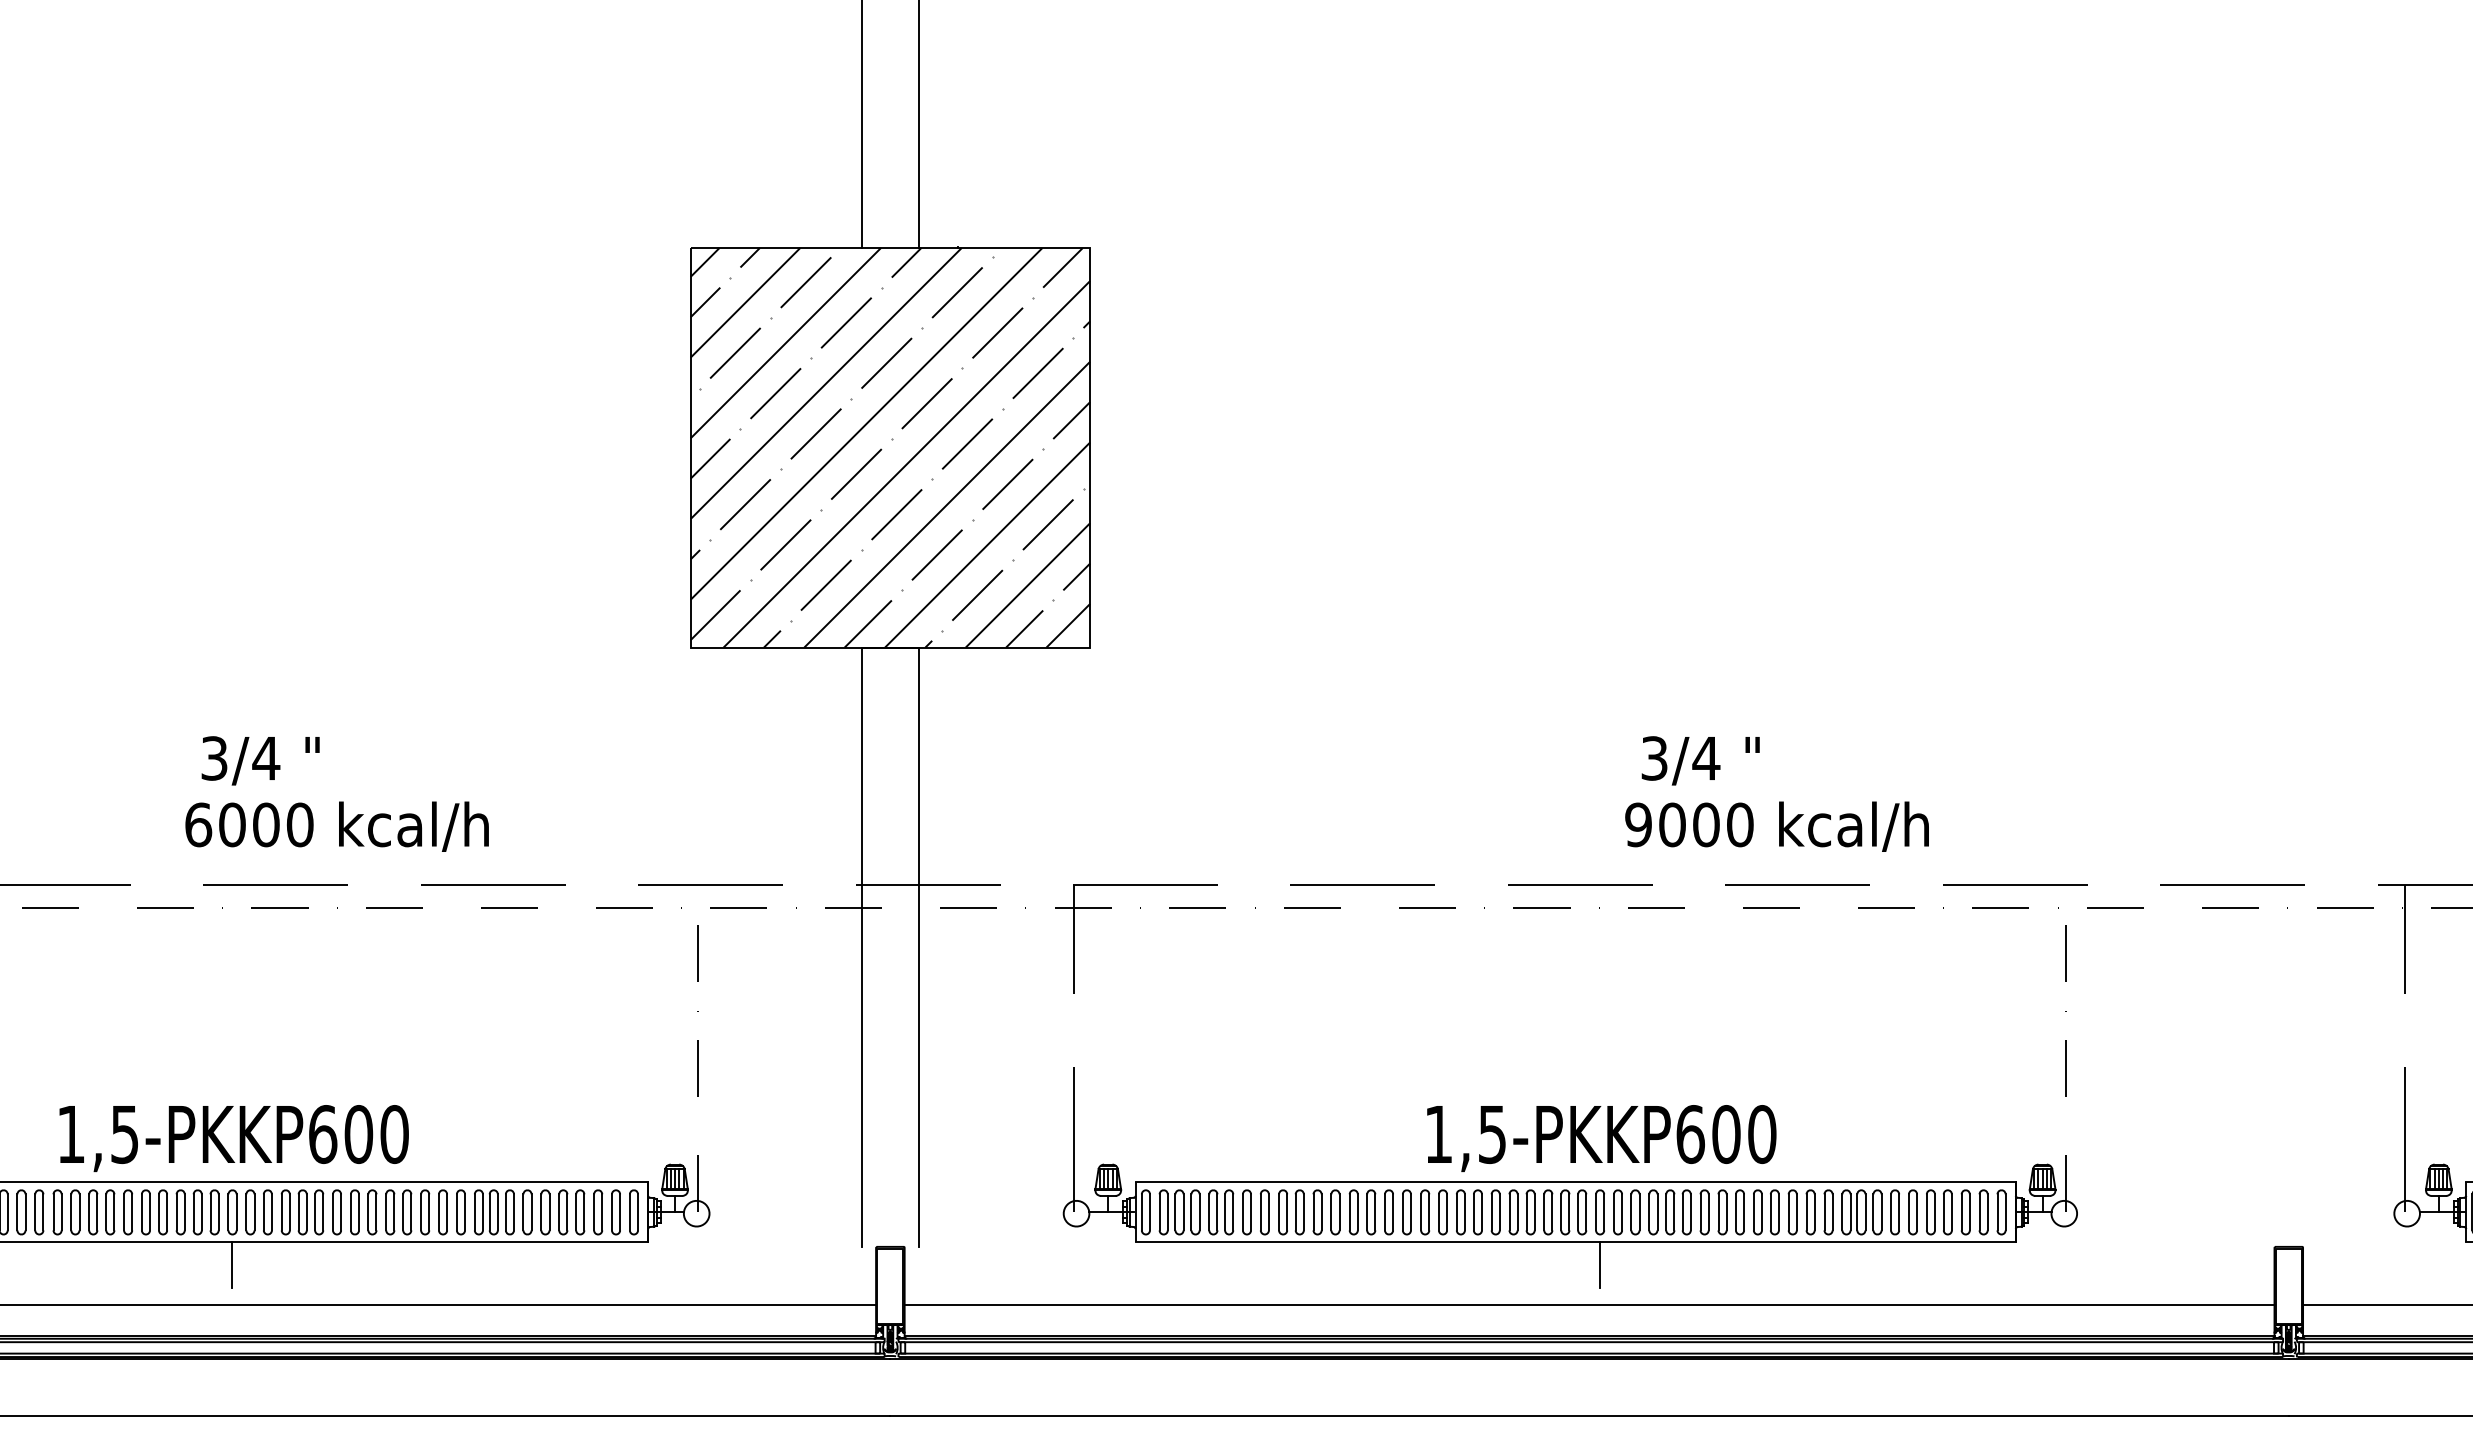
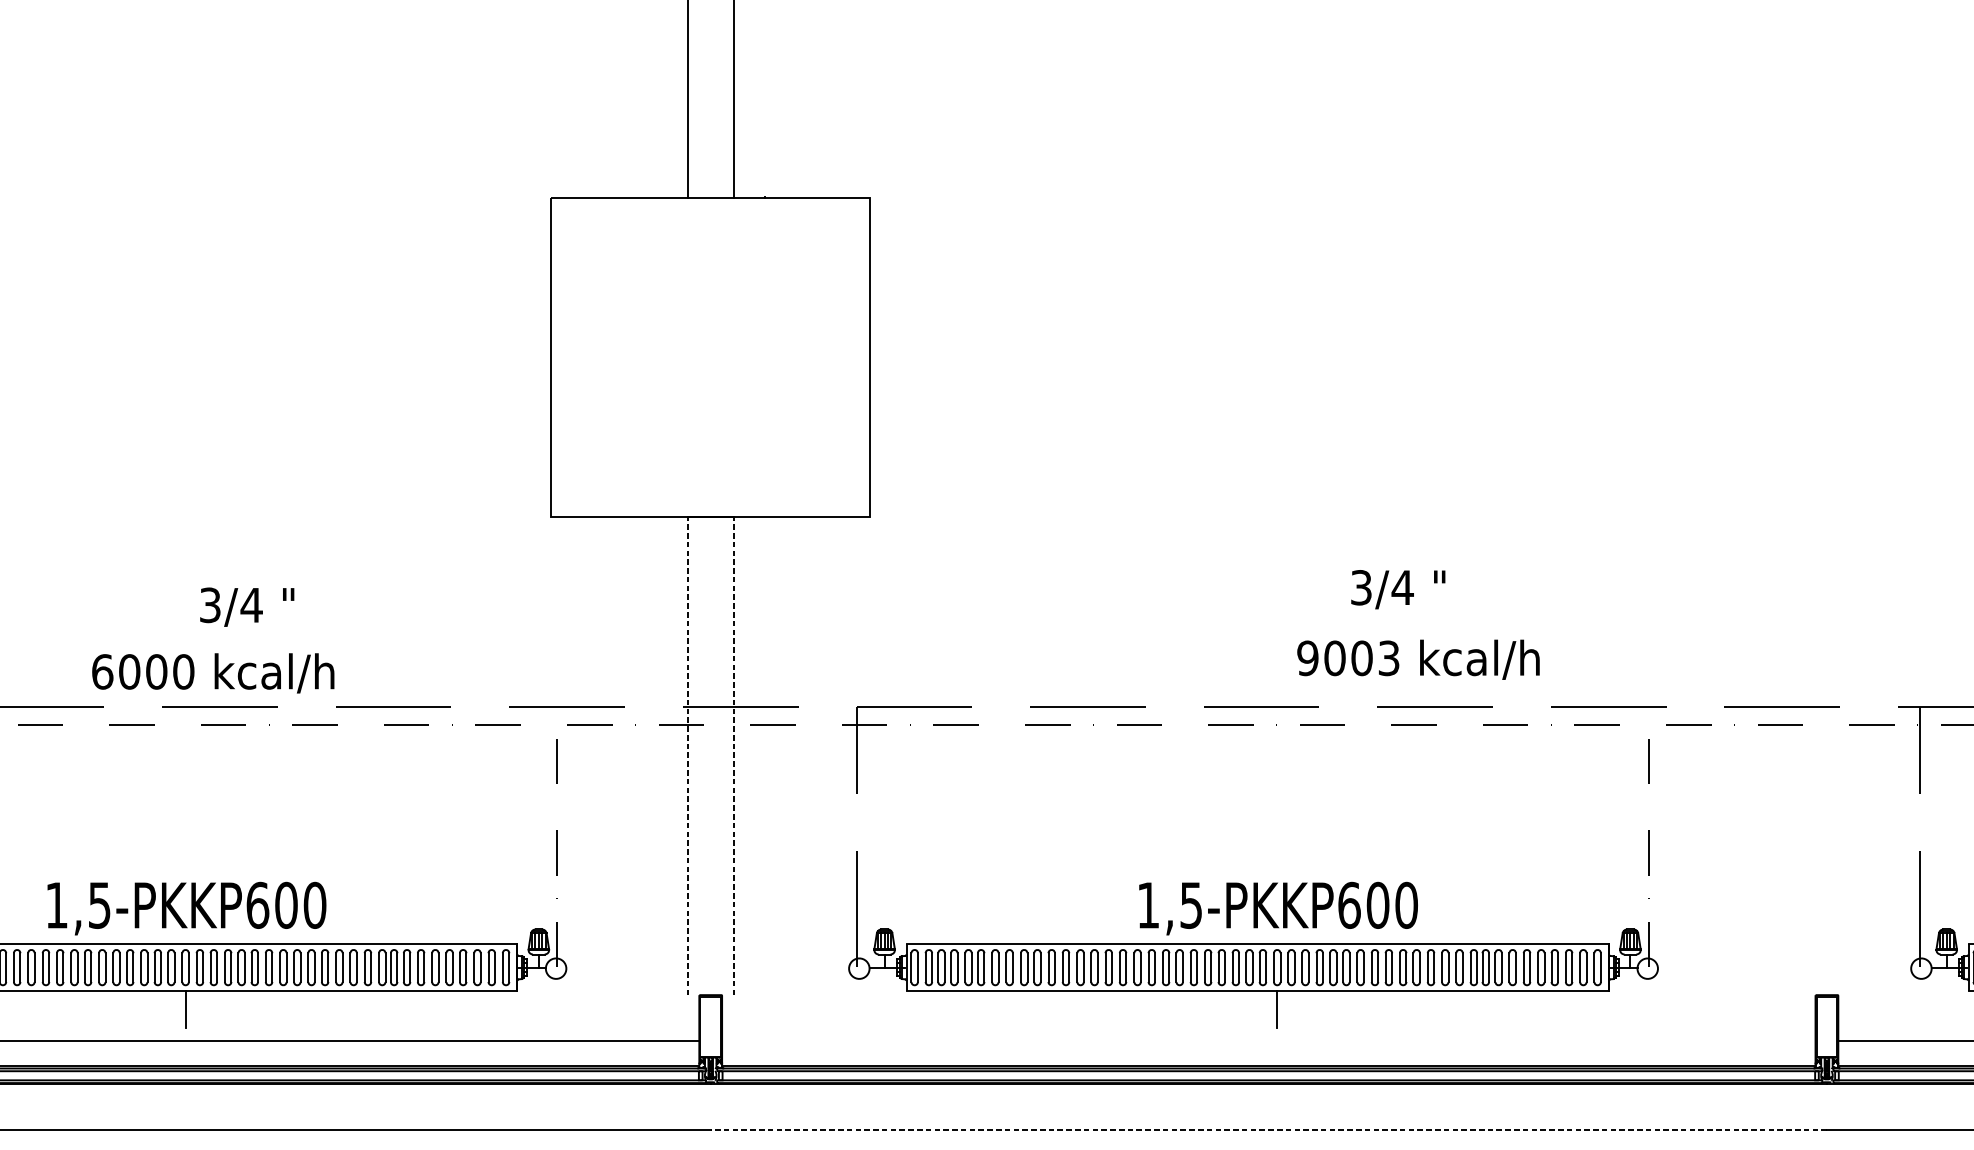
hatch: (890, 447) -> (710, 357), removed
text: (260, 760) -> (247, 606), moved
text: (1700, 760) -> (1398, 589), moved
text: (1740, 824) -> (1389, 658), 9000 -> 9003
text: (336, 826) -> (212, 673), moved
line: (861, 947) -> (687, 756), solid -> dashed
line: (918, 947) -> (733, 756), solid -> dashed
line: (1589, 1304) -> (1268, 1041), removed
line: (1589, 1415) -> (1268, 1129), solid -> dashed

